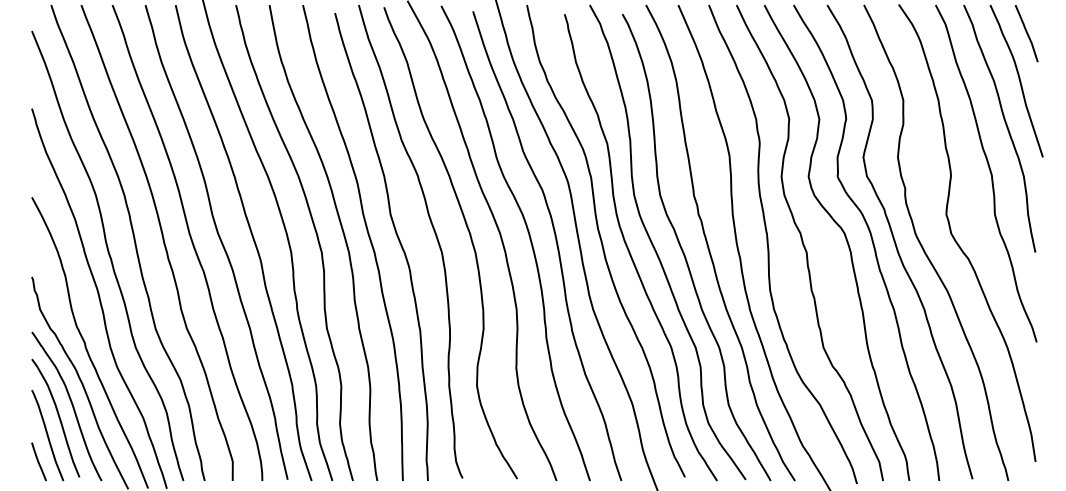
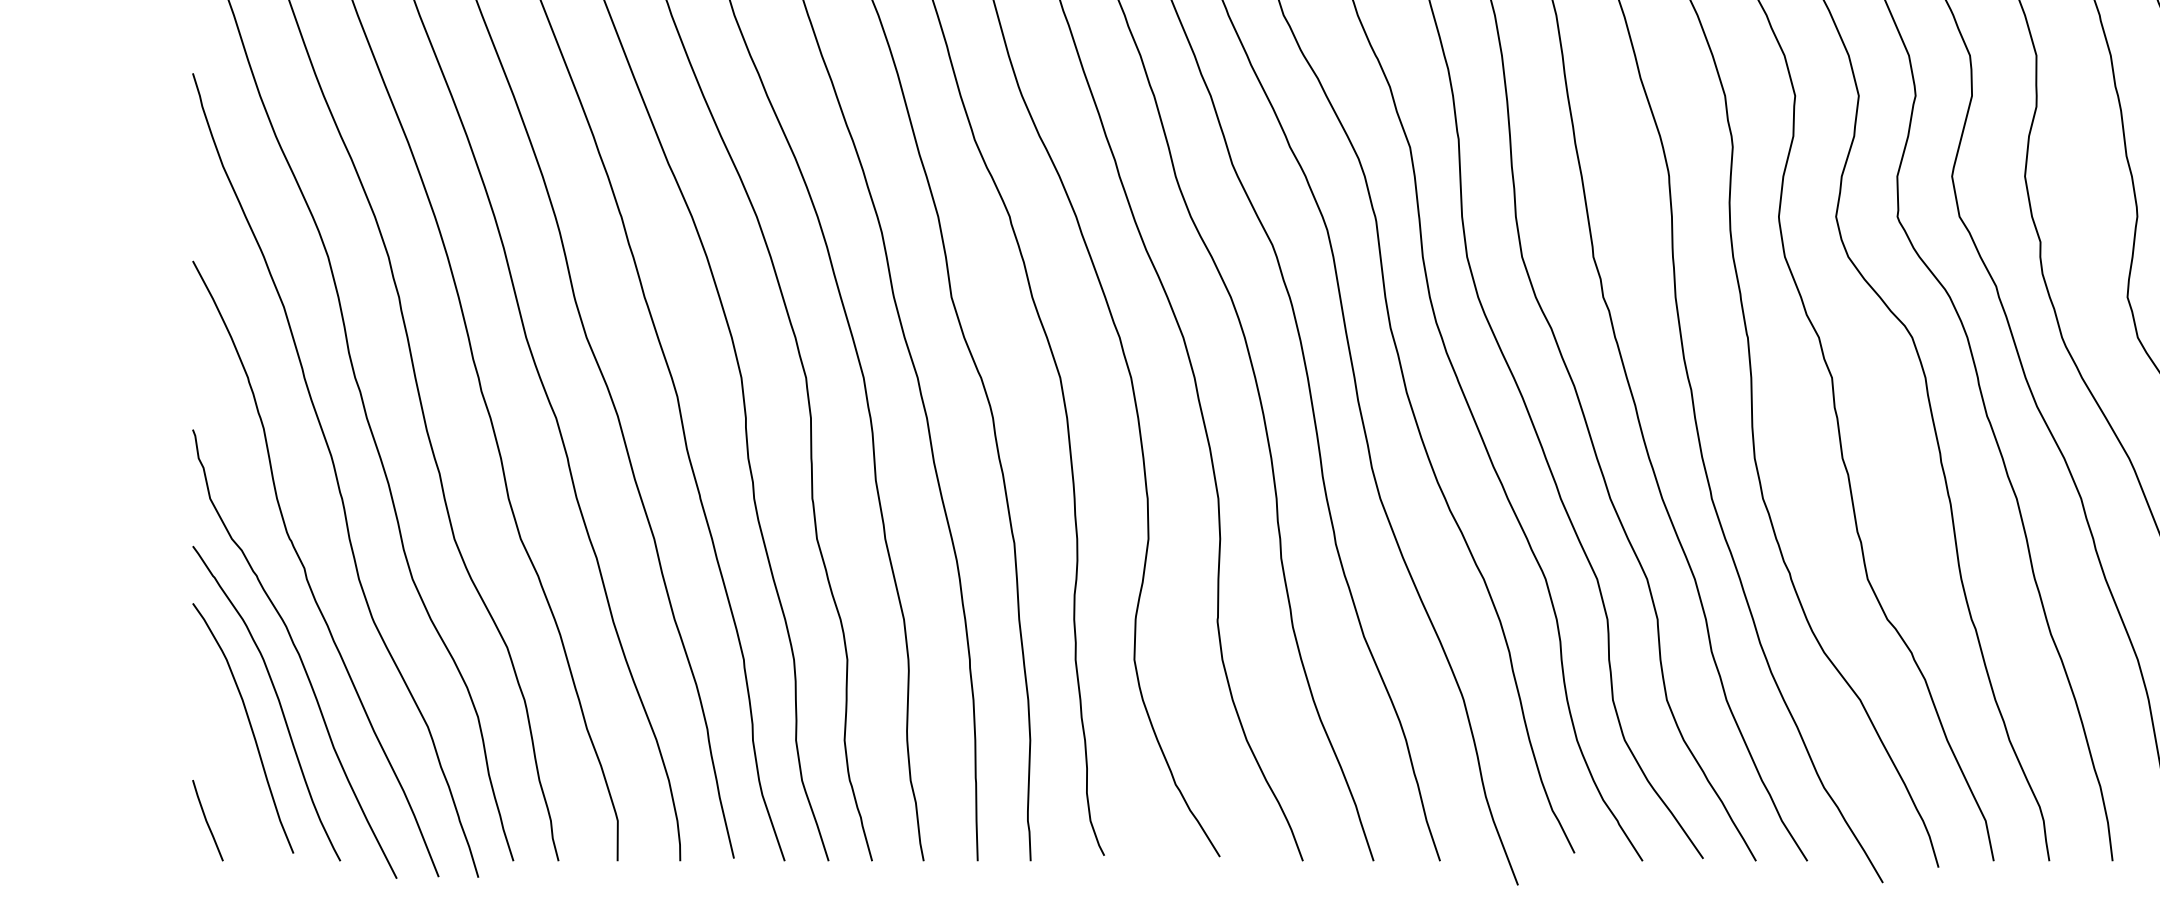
curve: (47, 435) -> (225, 764), removed

